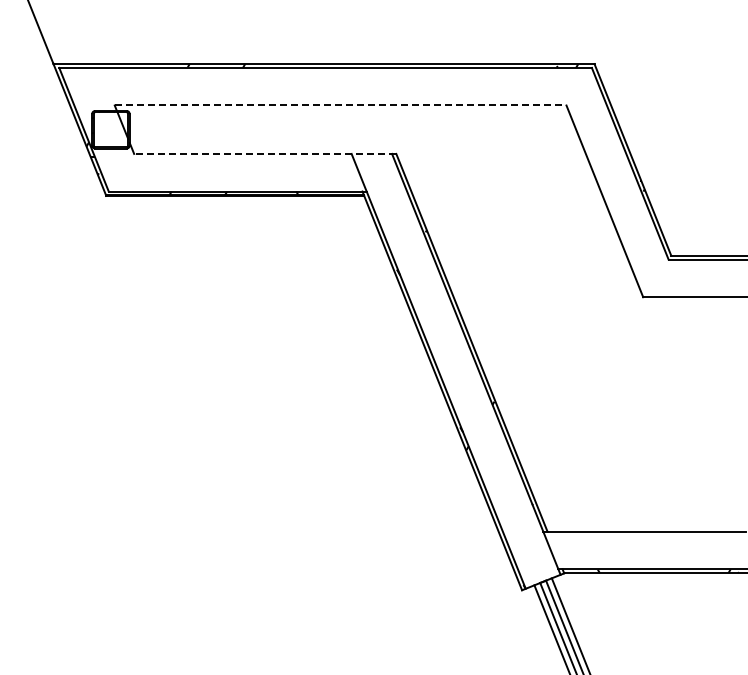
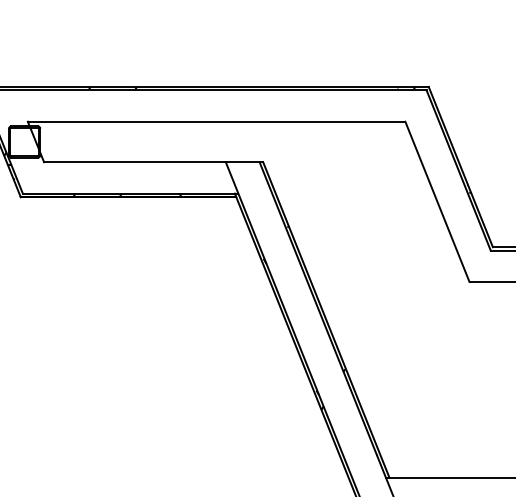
line: (340, 105) -> (216, 121), dashed -> solid
line: (264, 153) -> (153, 161), dashed -> solid

